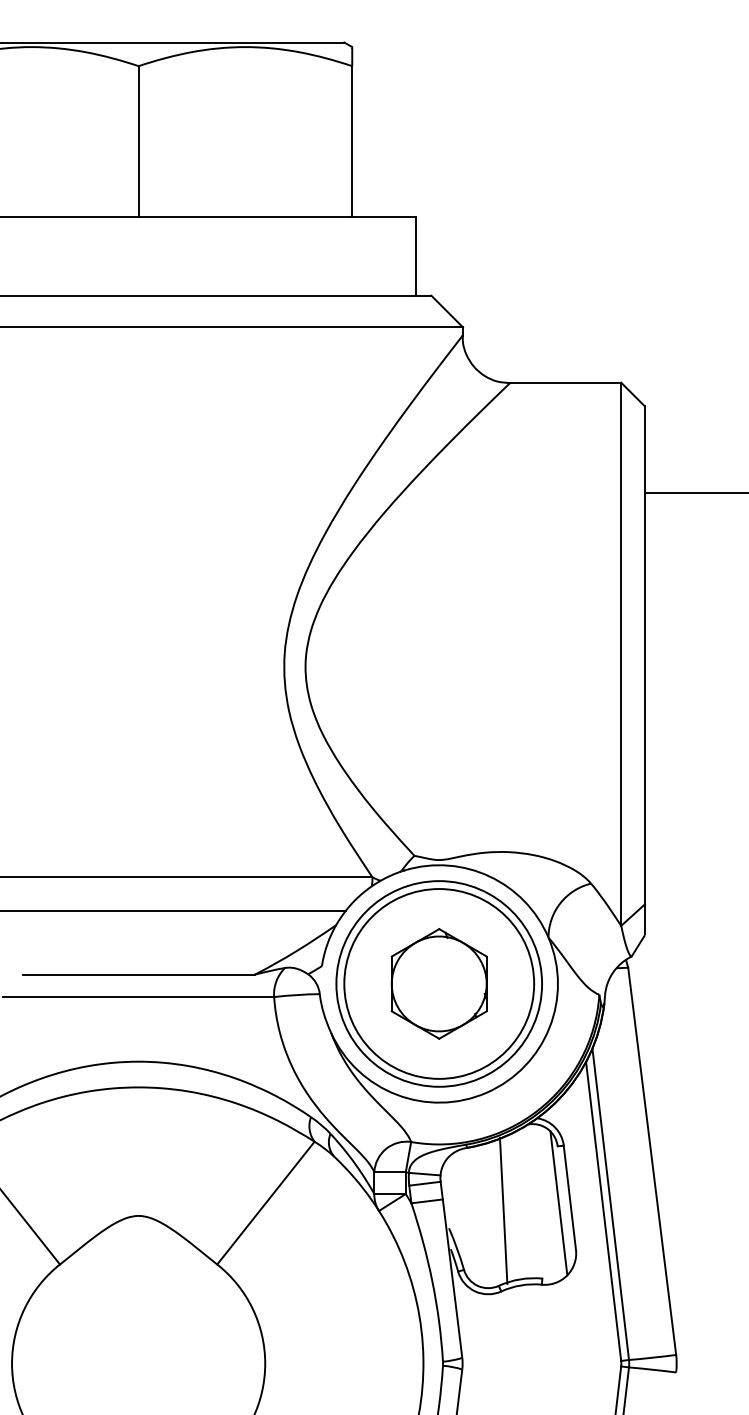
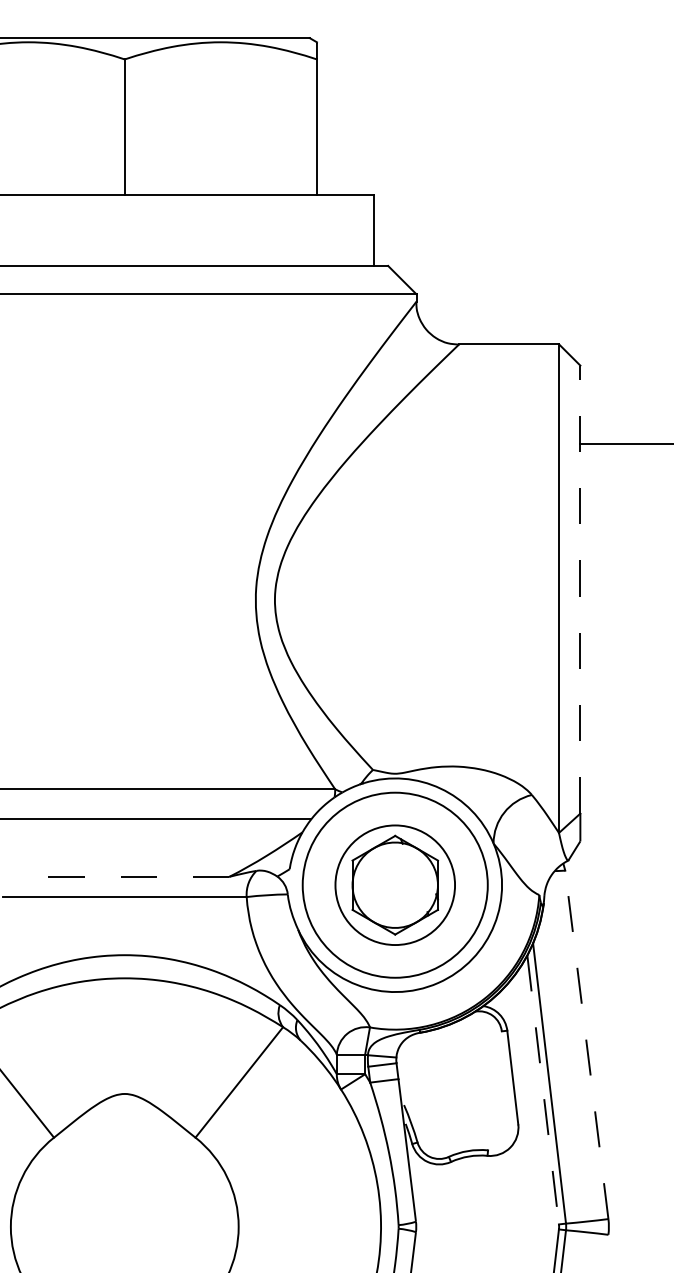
line: (645, 655) -> (580, 589), solid -> dashed
line: (138, 974) -> (124, 876), solid -> dashed
circle: (438, 983) -> (394, 884), size x0.7
line: (651, 1160) -> (586, 1044), solid -> dashed
line: (558, 1203) -> (502, 1082), removed
line: (502, 1210) -> (452, 1089), removed
line: (604, 1212) -> (543, 1090), solid -> dashed

